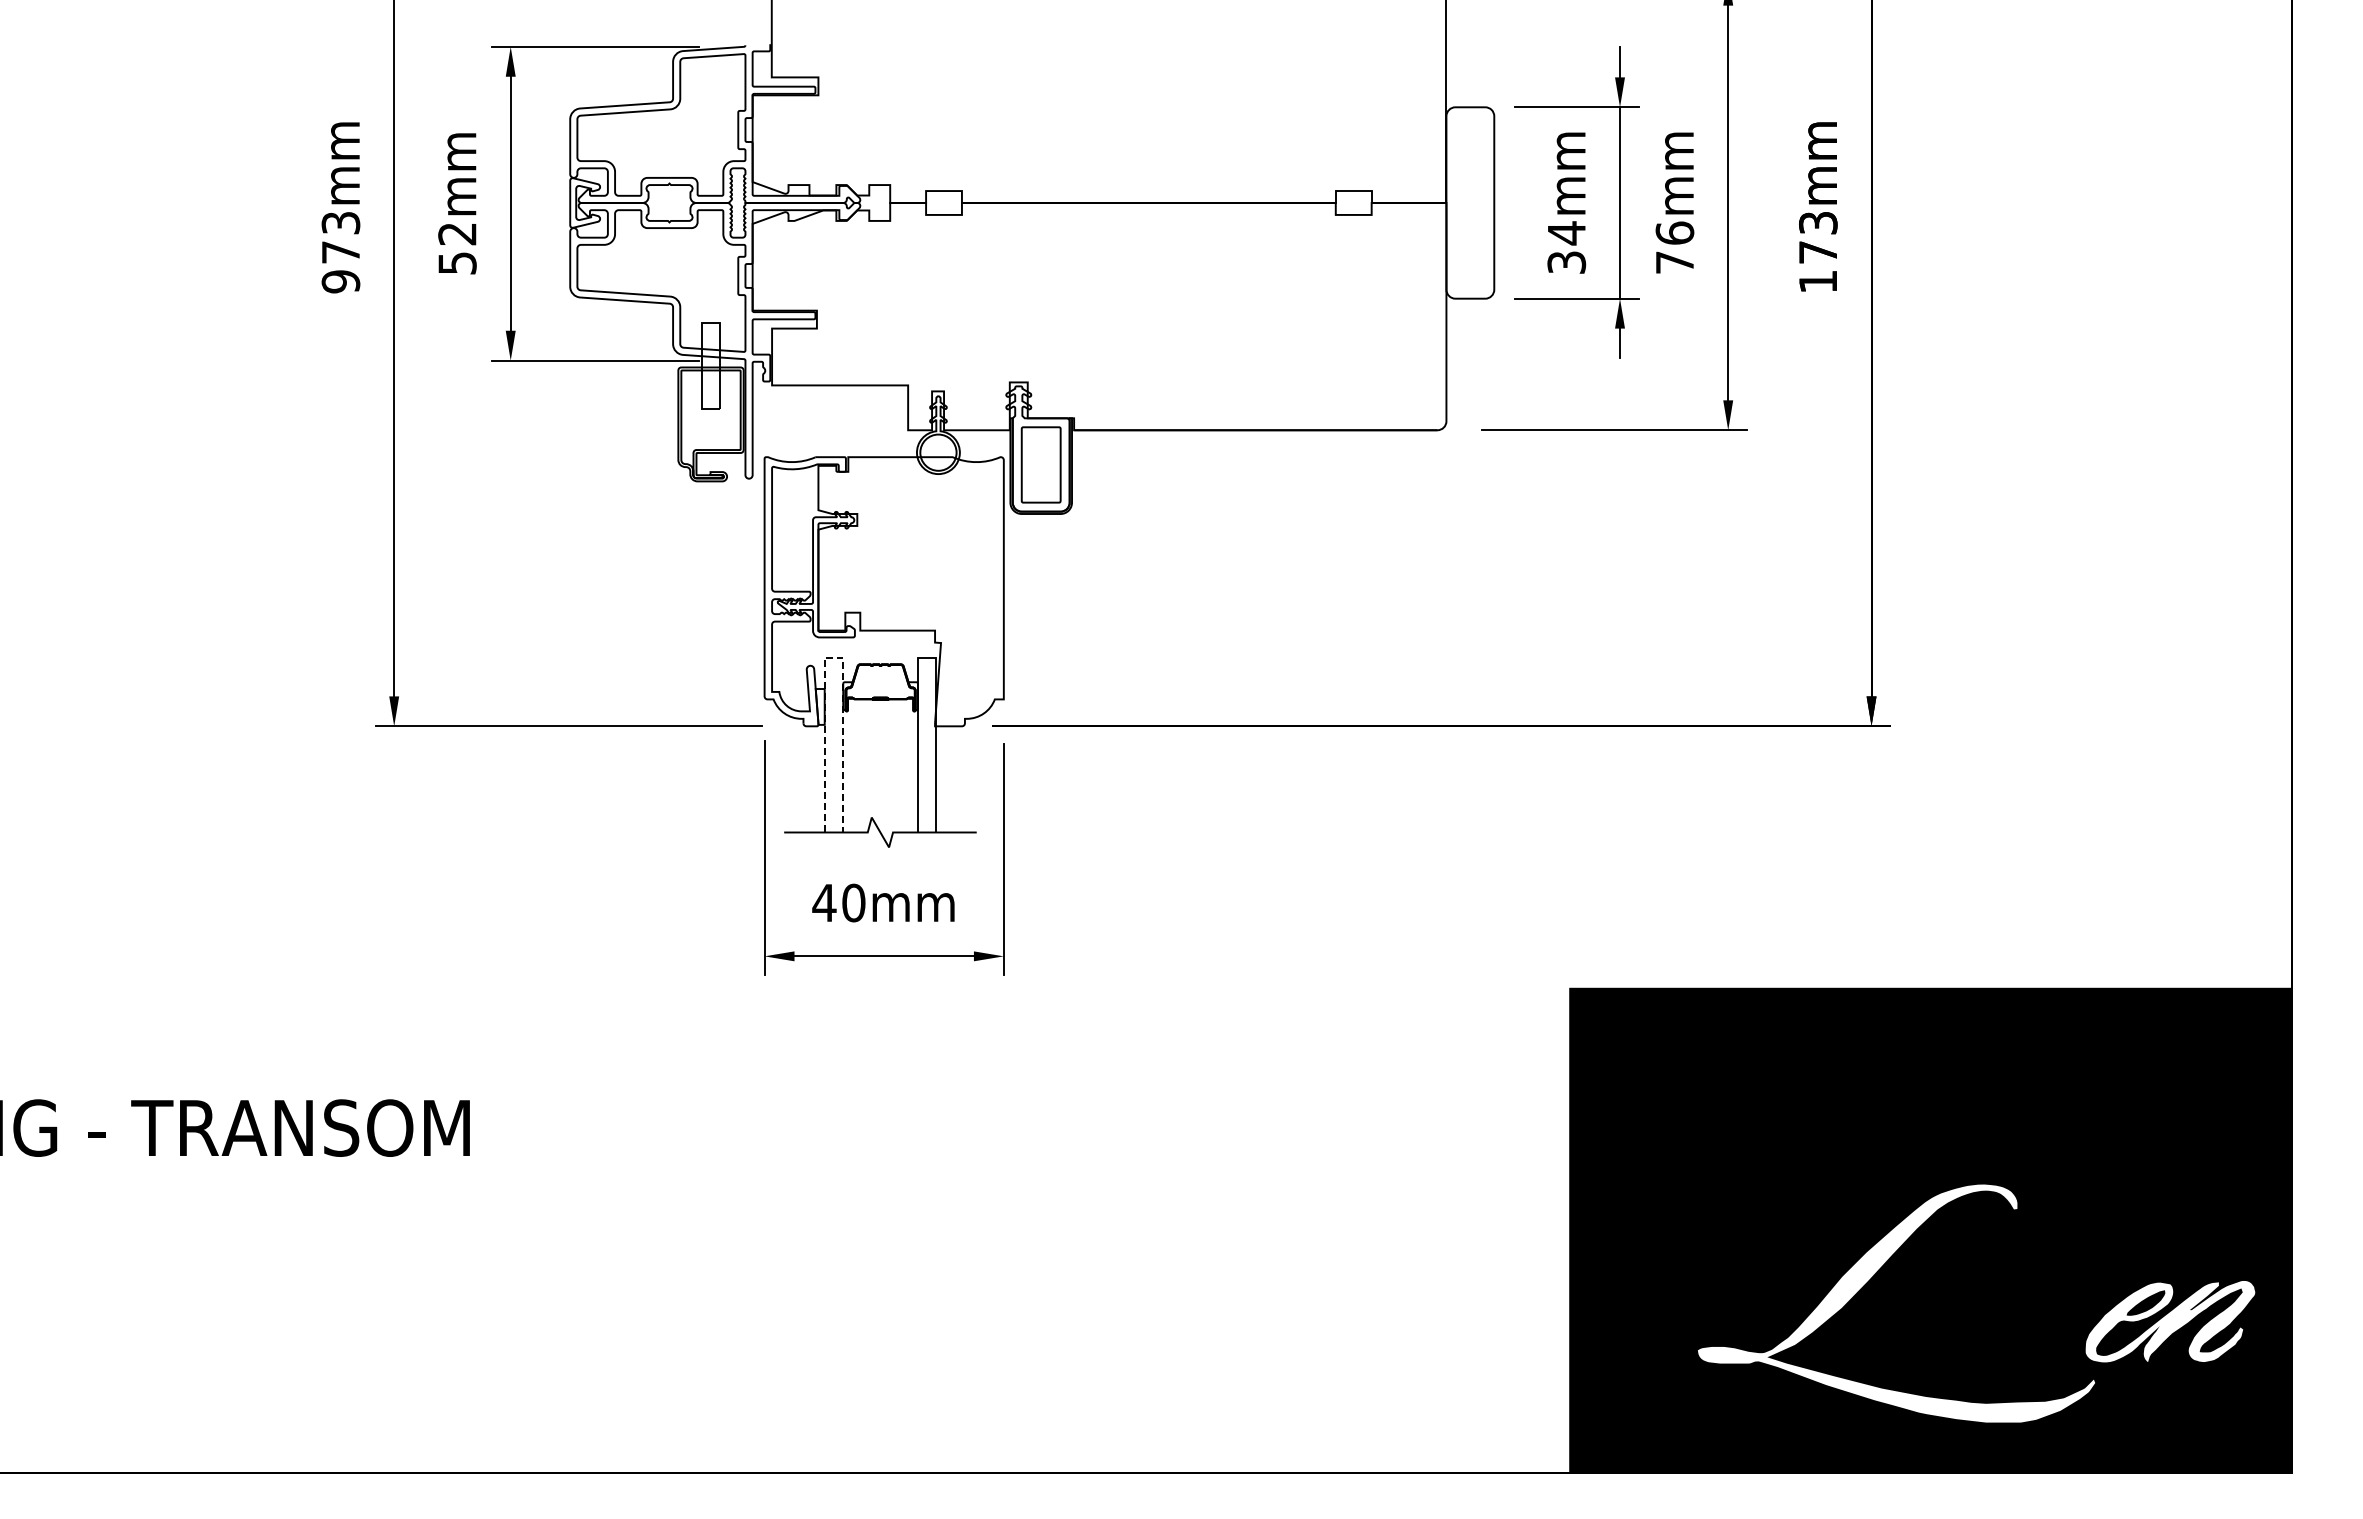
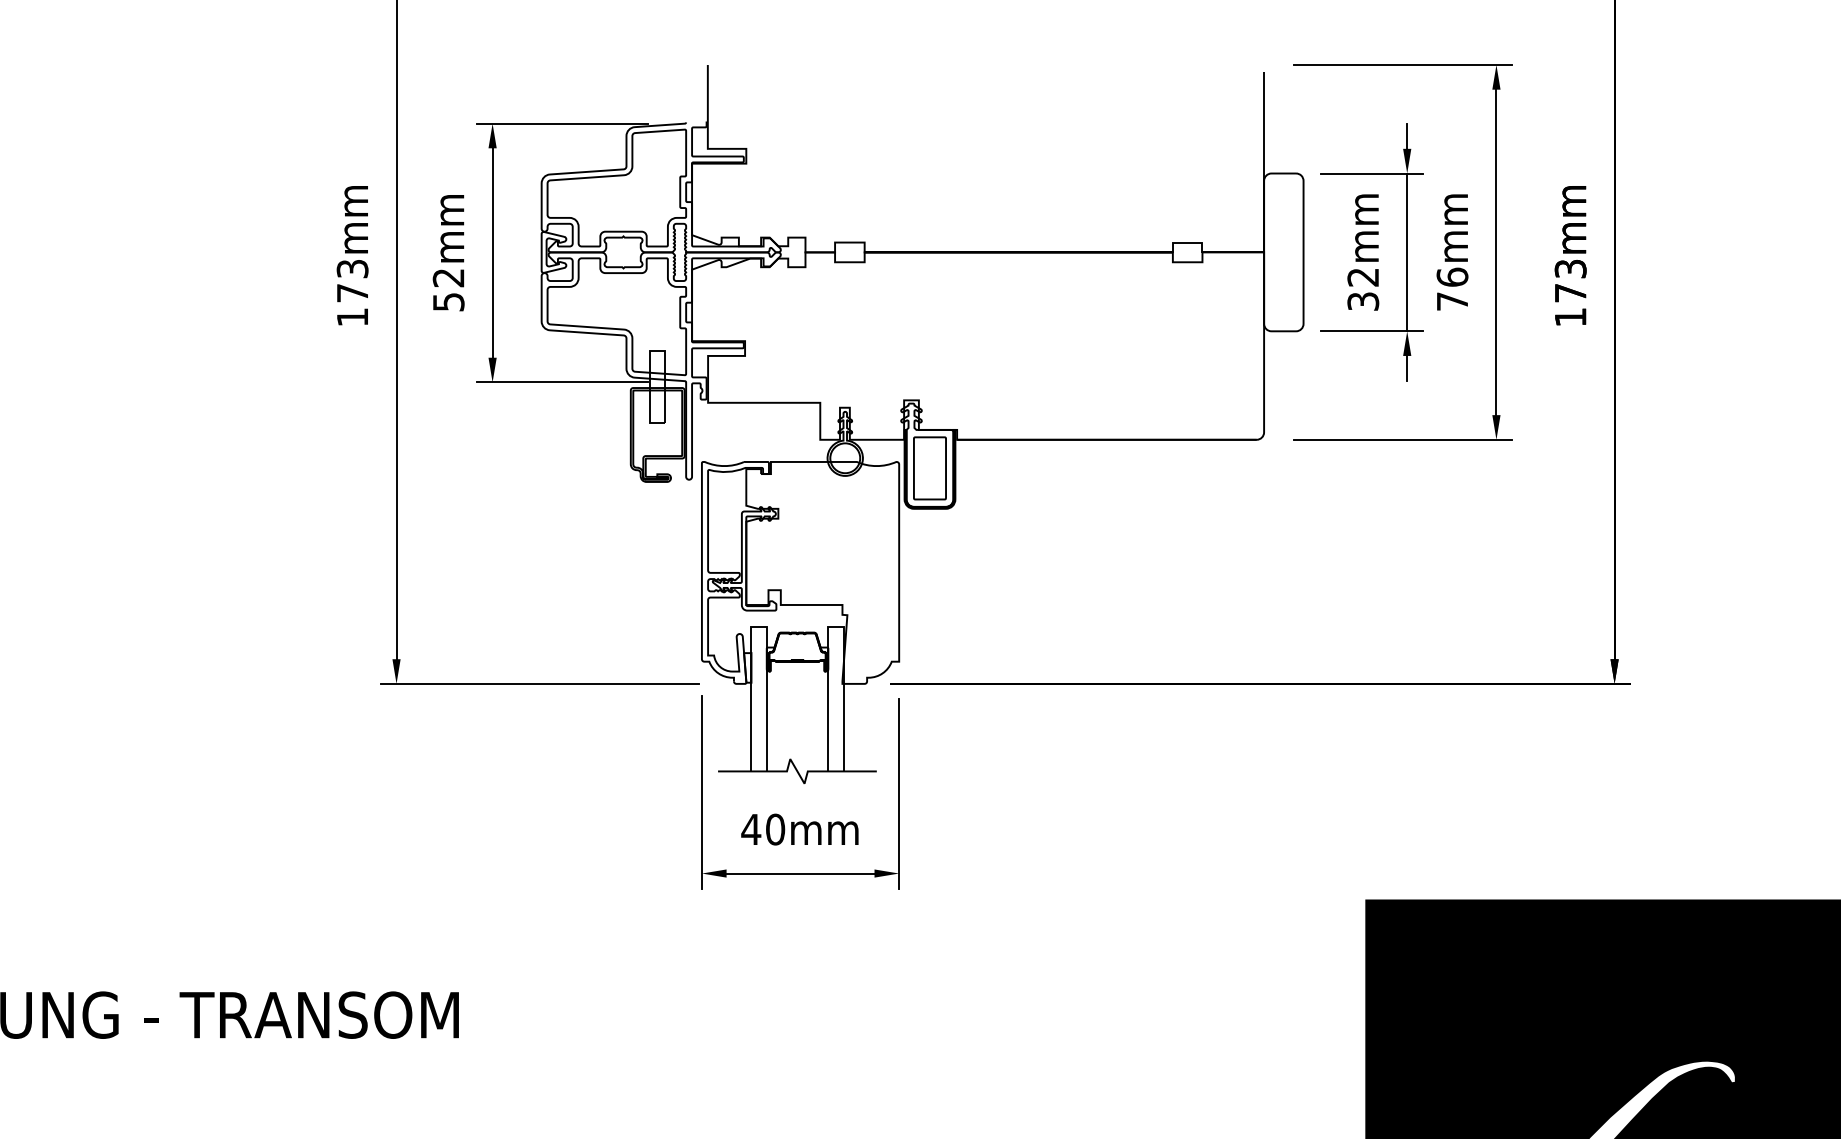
text: (1566, 233) -> (1363, 277), 34mm -> 32mm
text: (340, 281) -> (352, 317), 973mm -> 173mm
line: (834, 657) -> (759, 627), dashed -> solid

